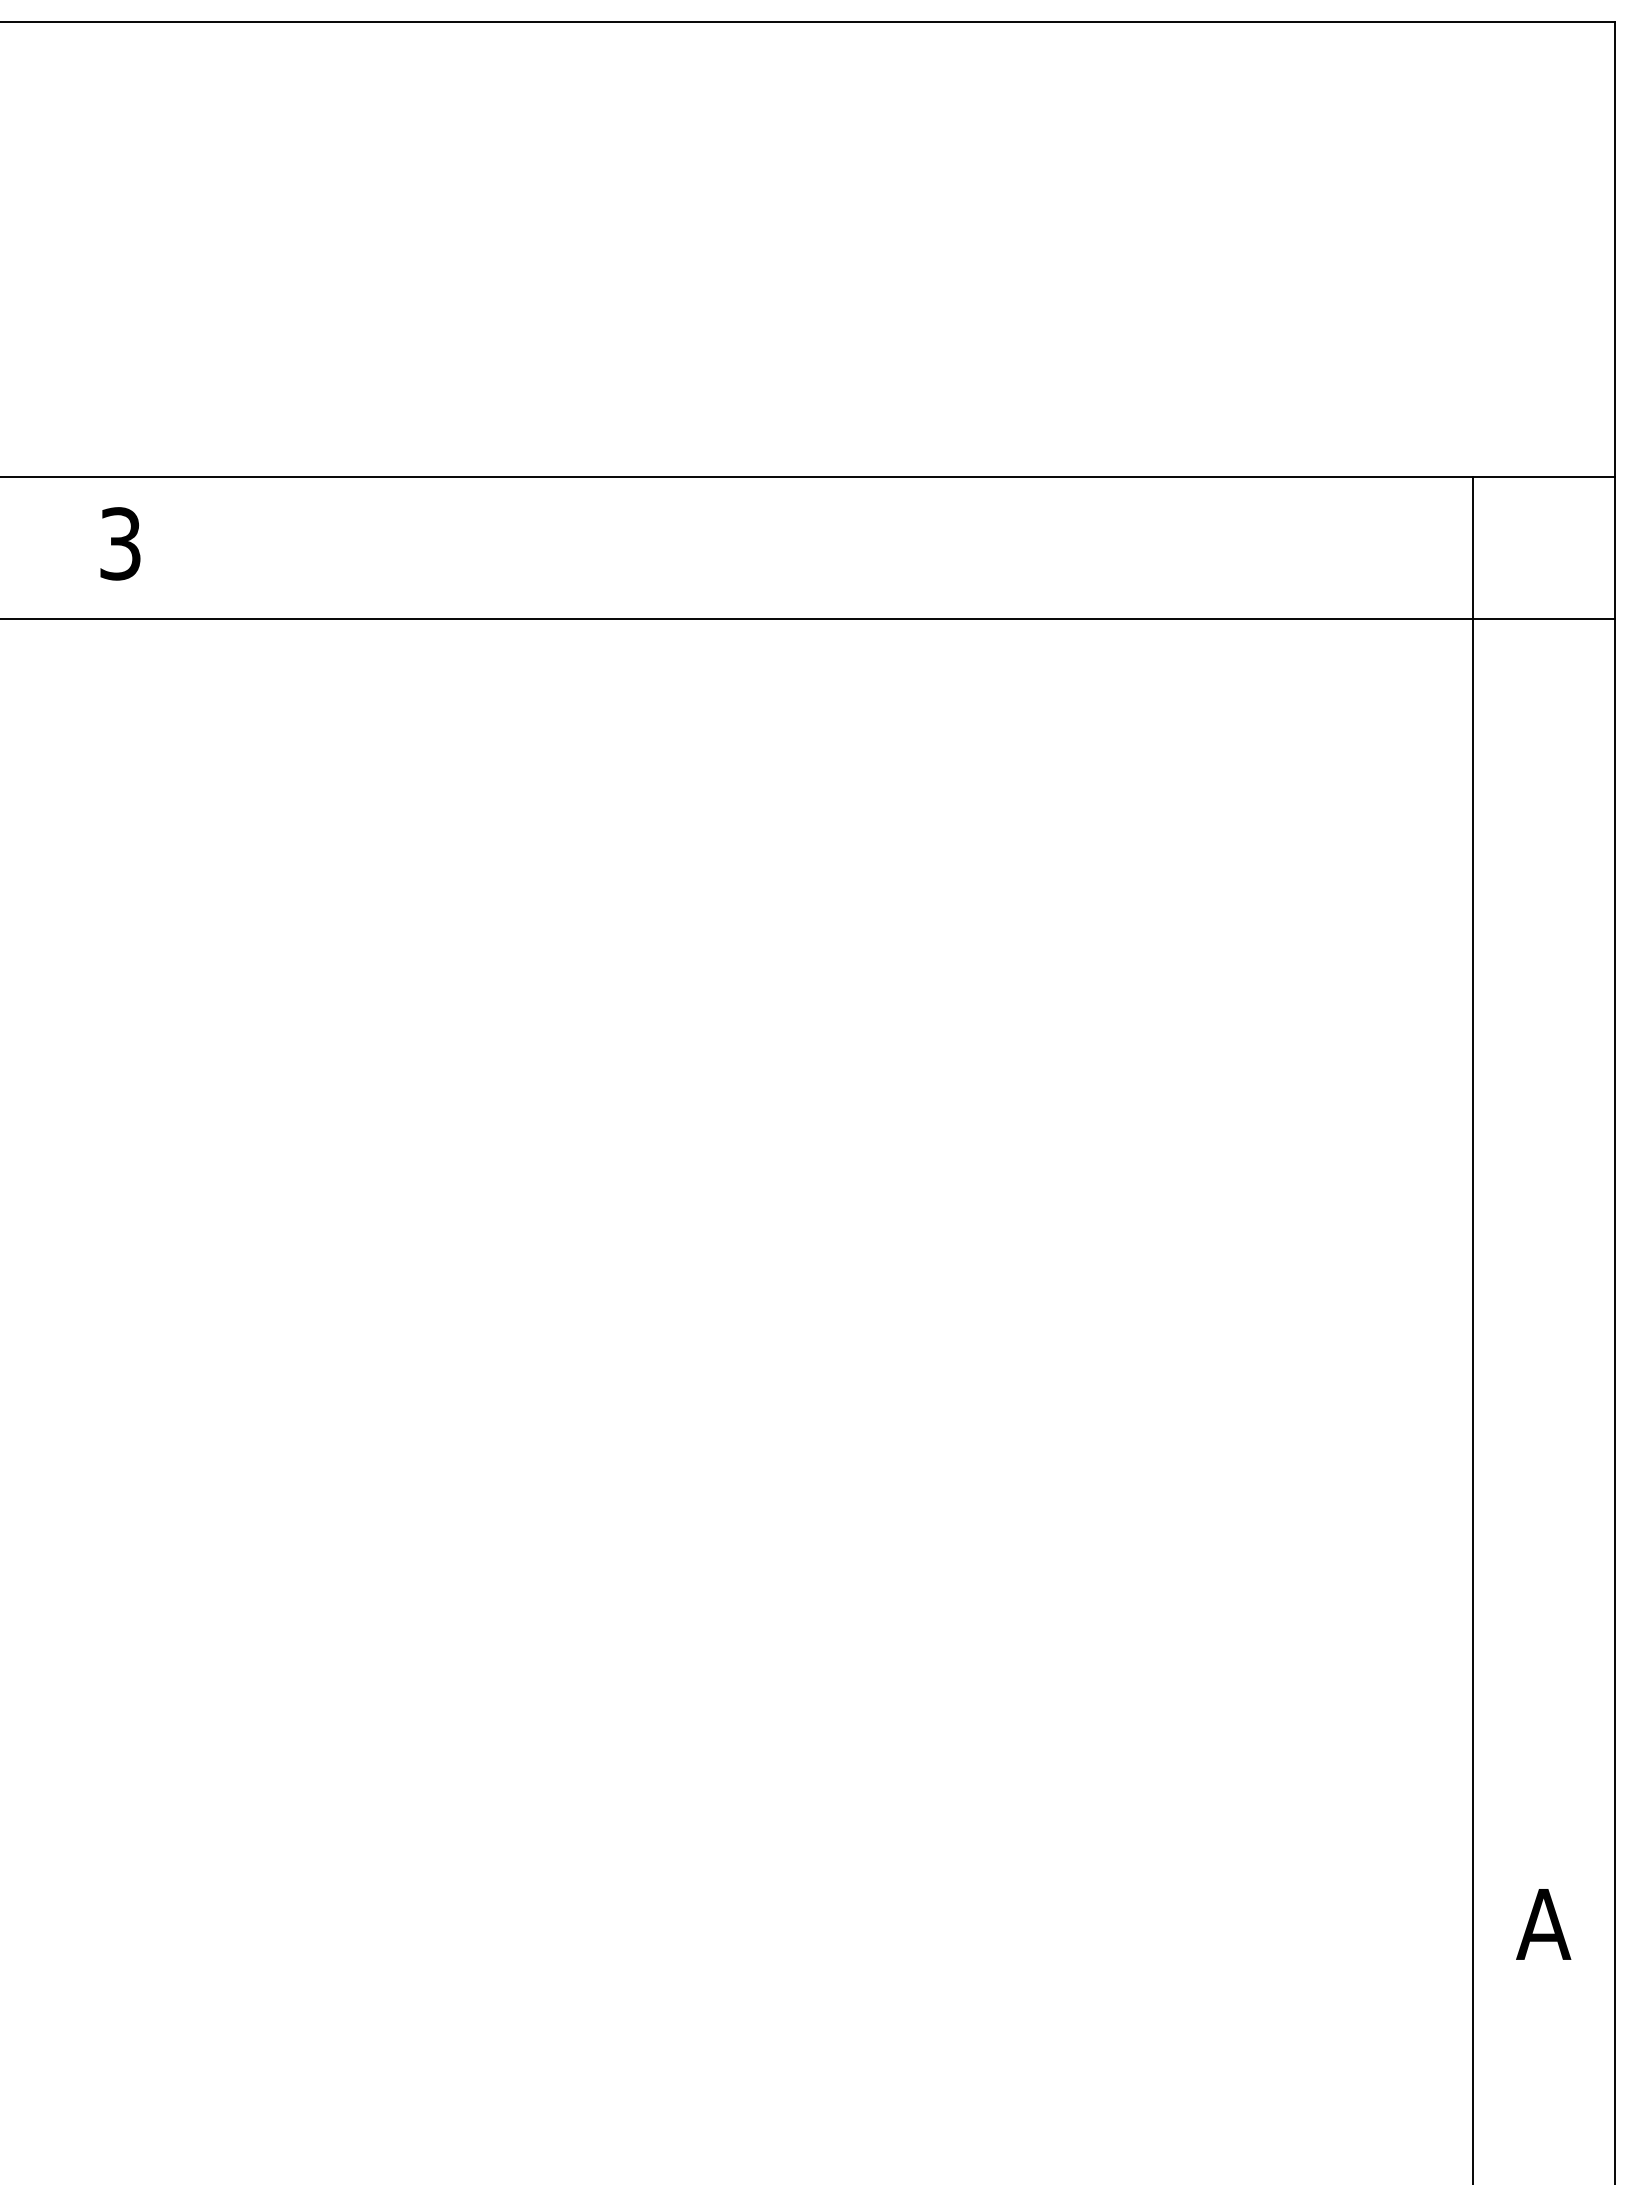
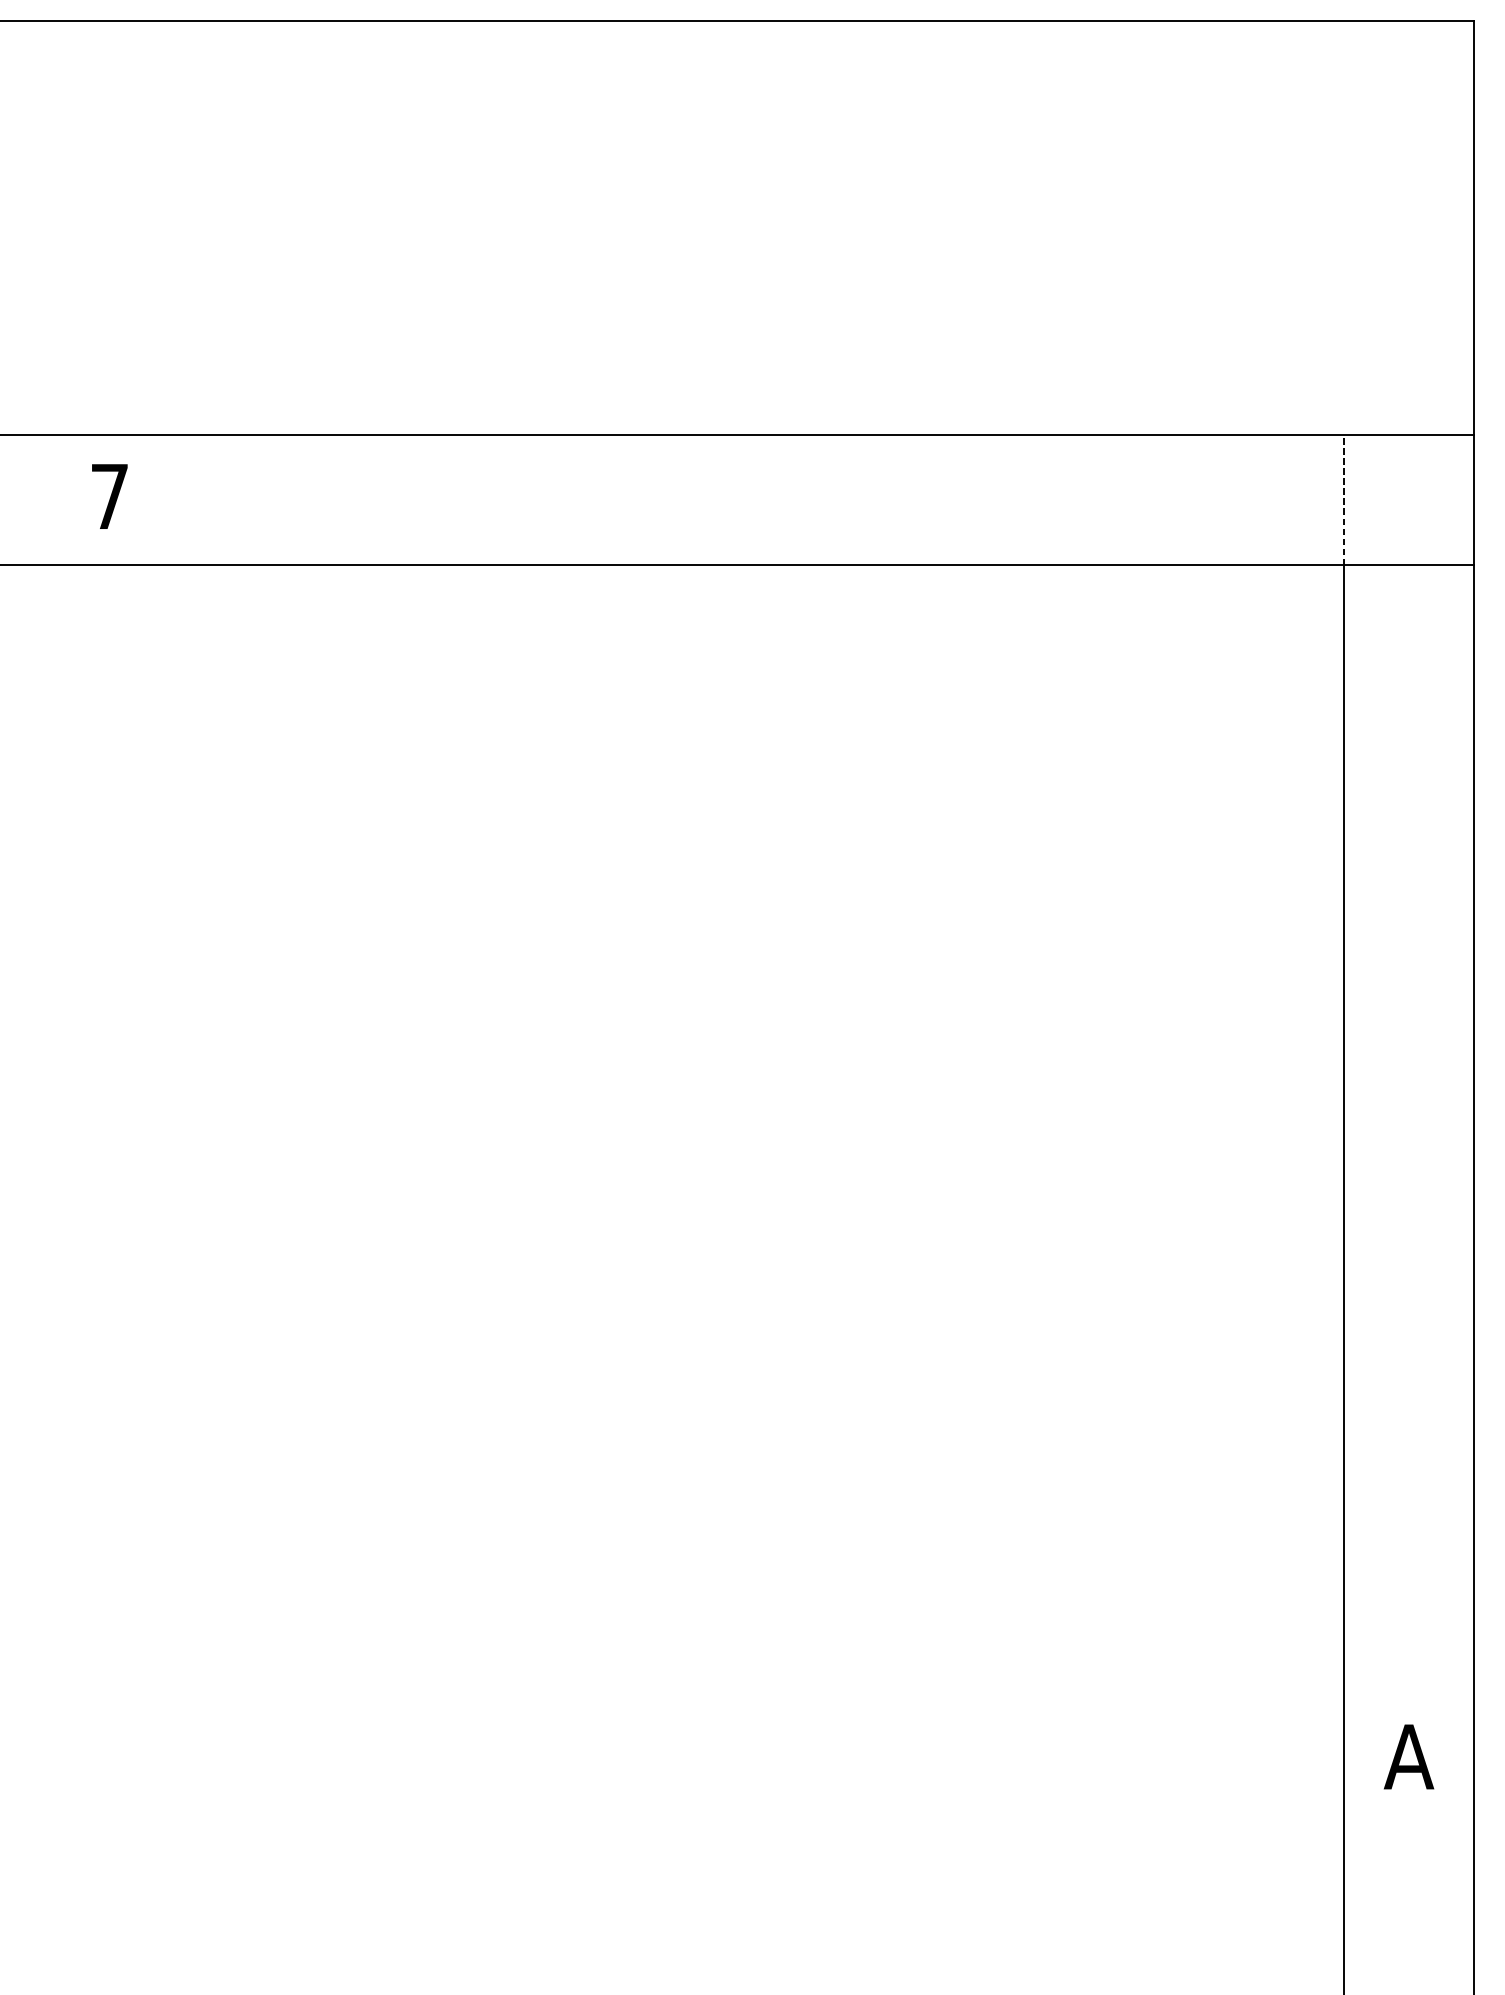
text: (120, 543) -> (109, 496), 3 -> 7
line: (1472, 547) -> (1344, 499), solid -> dashed

